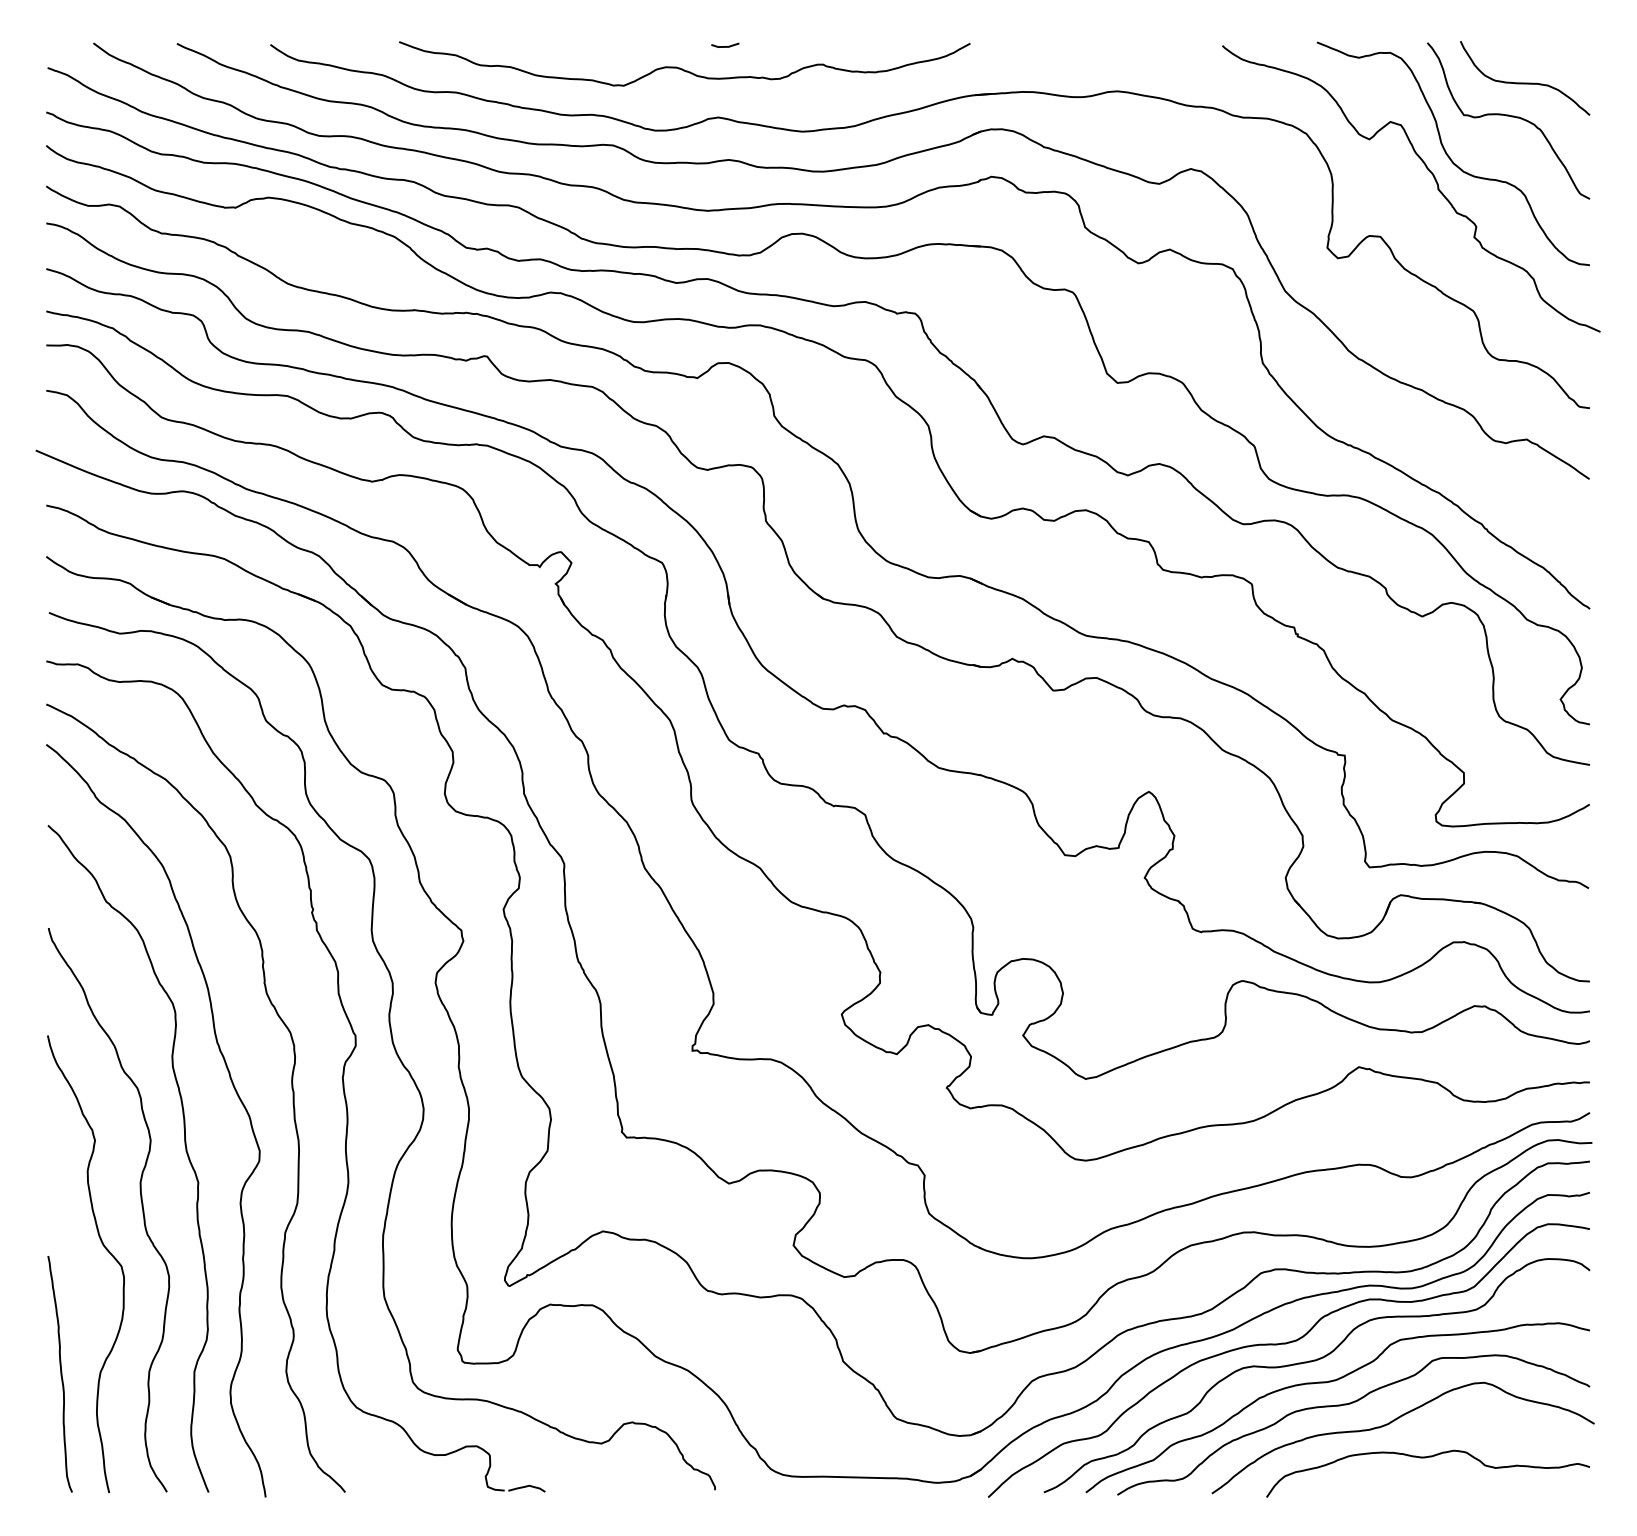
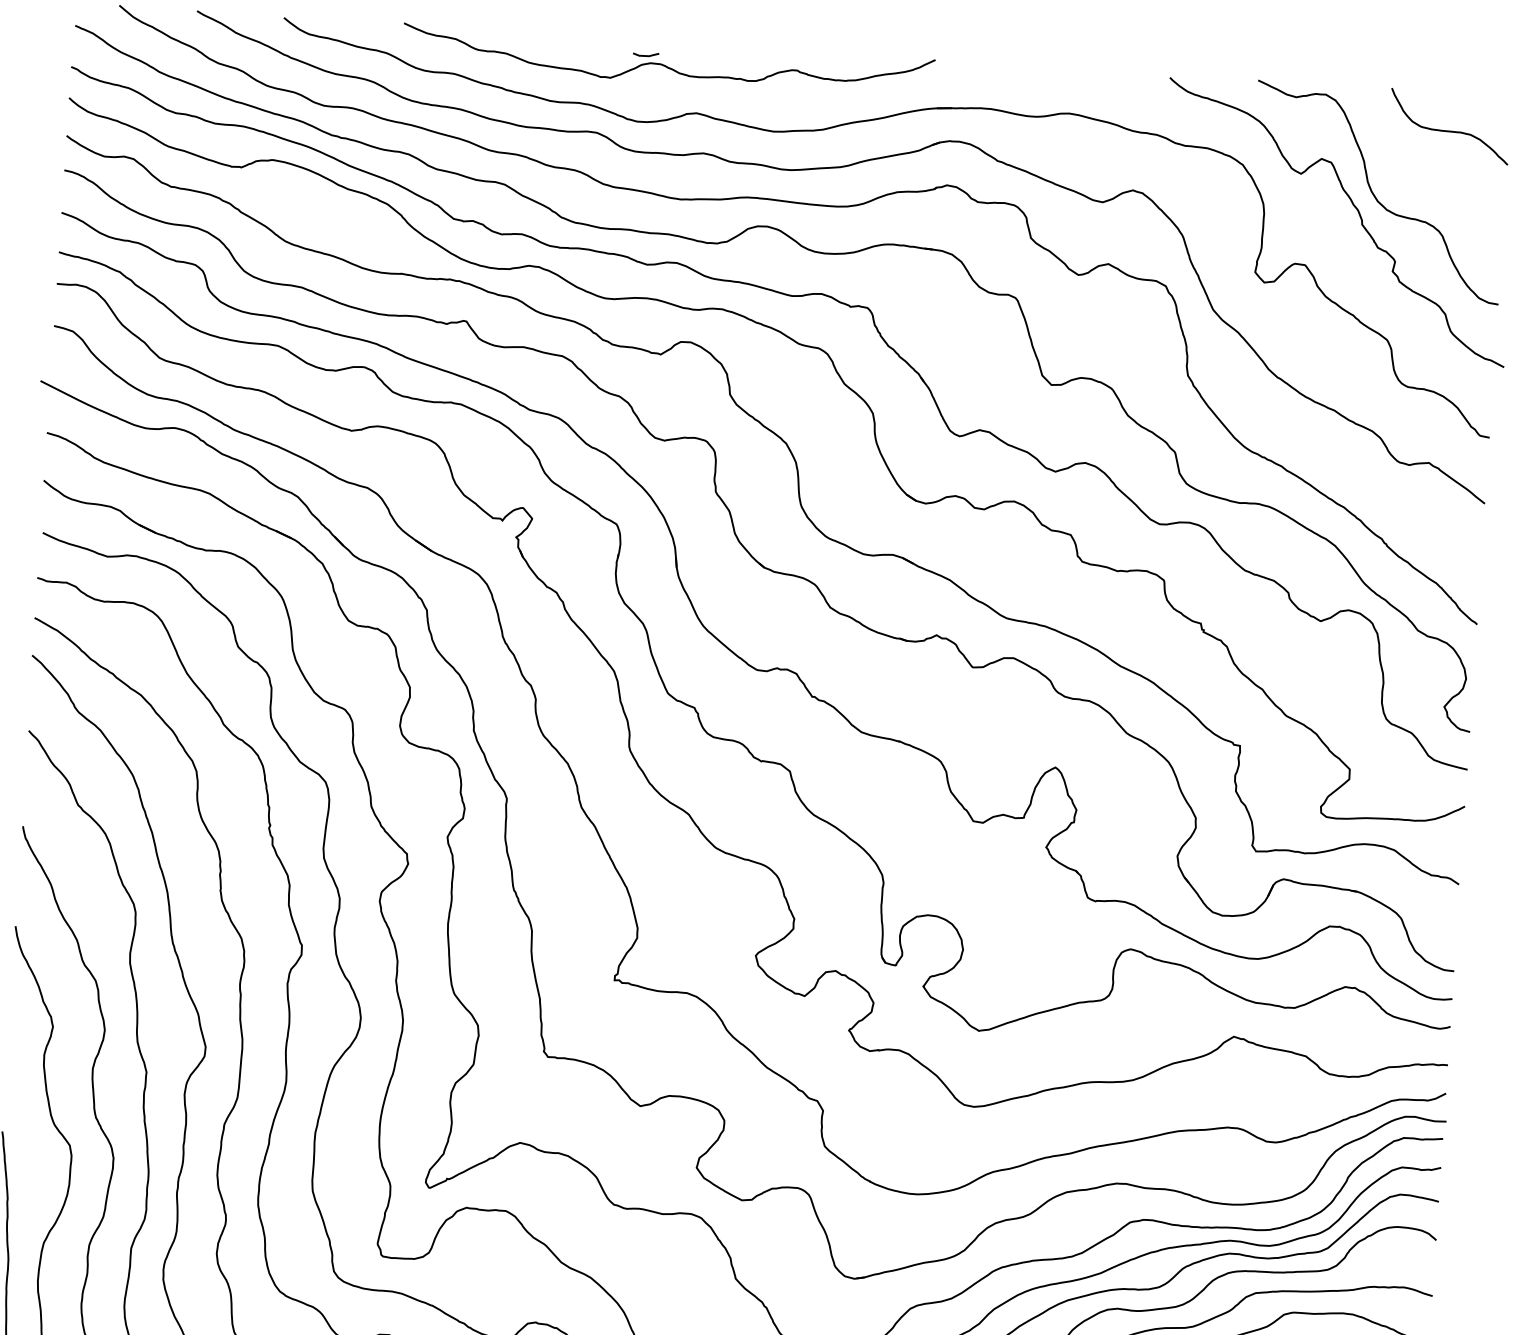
curve: (725, 46) -> (646, 55), moved
curve: (1508, 116) -> (1431, 161), removed

